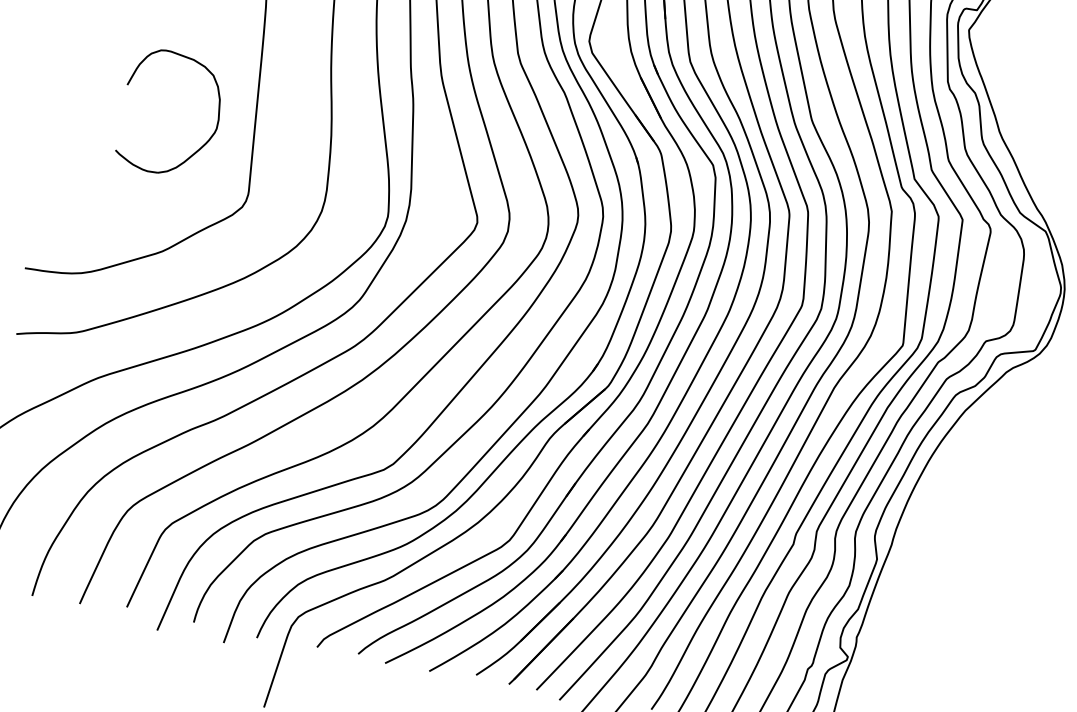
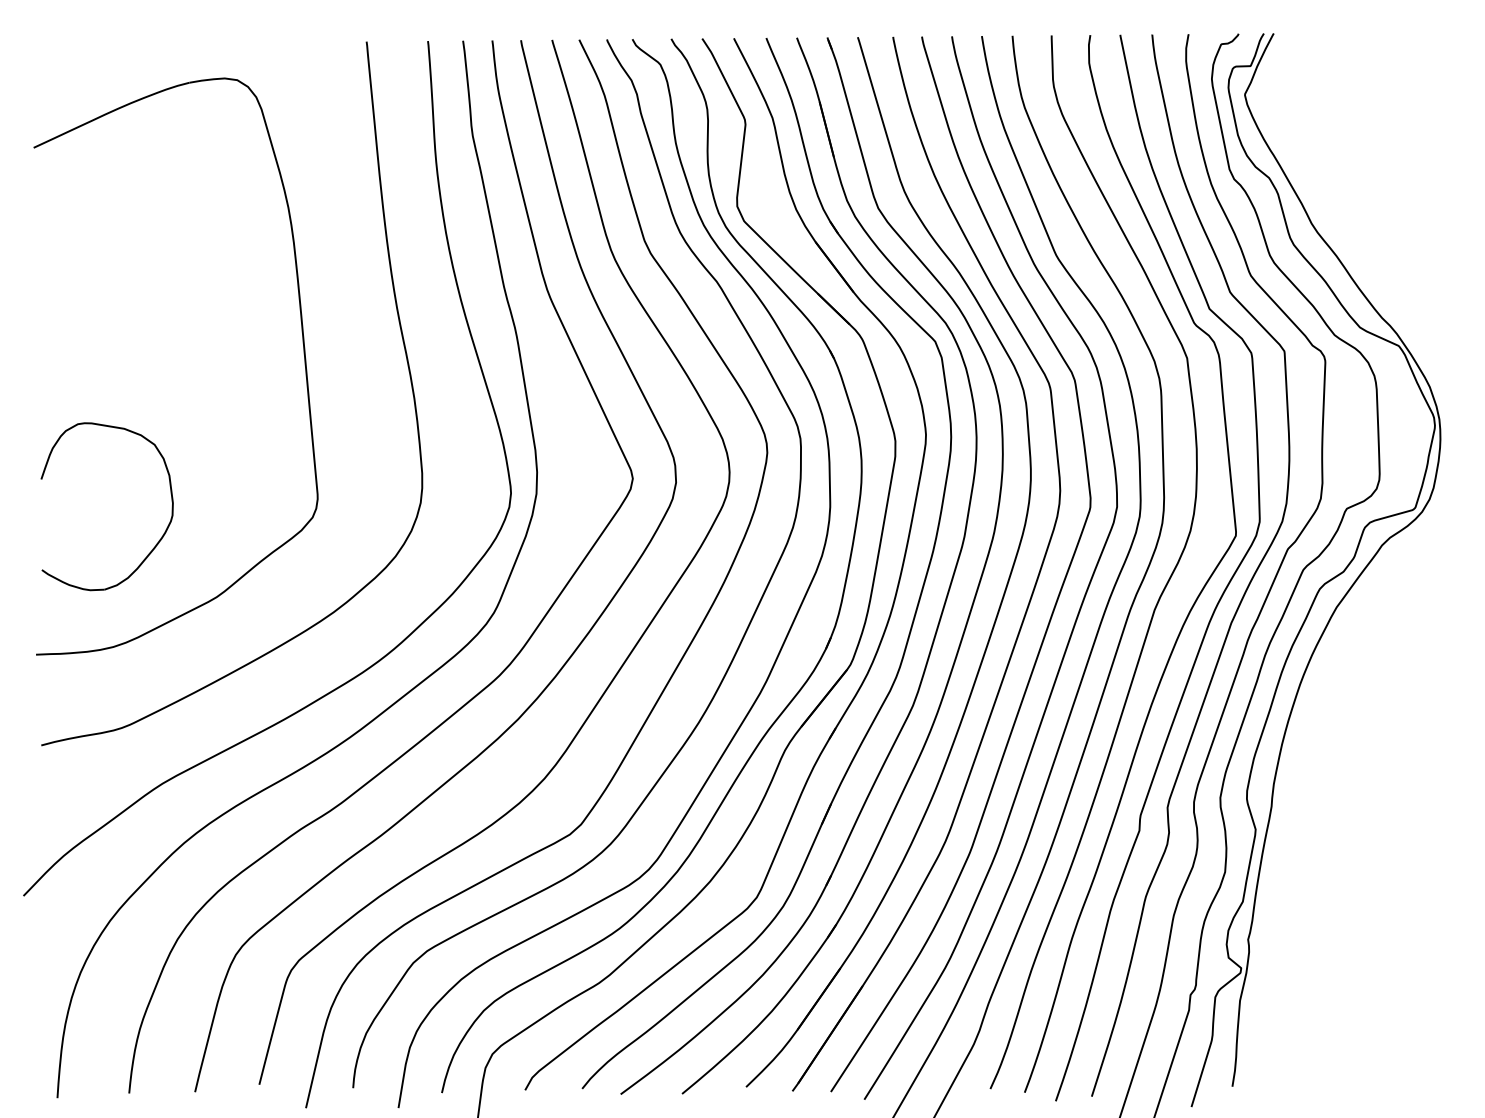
part: (200, 147) -> (155, 544), moved

